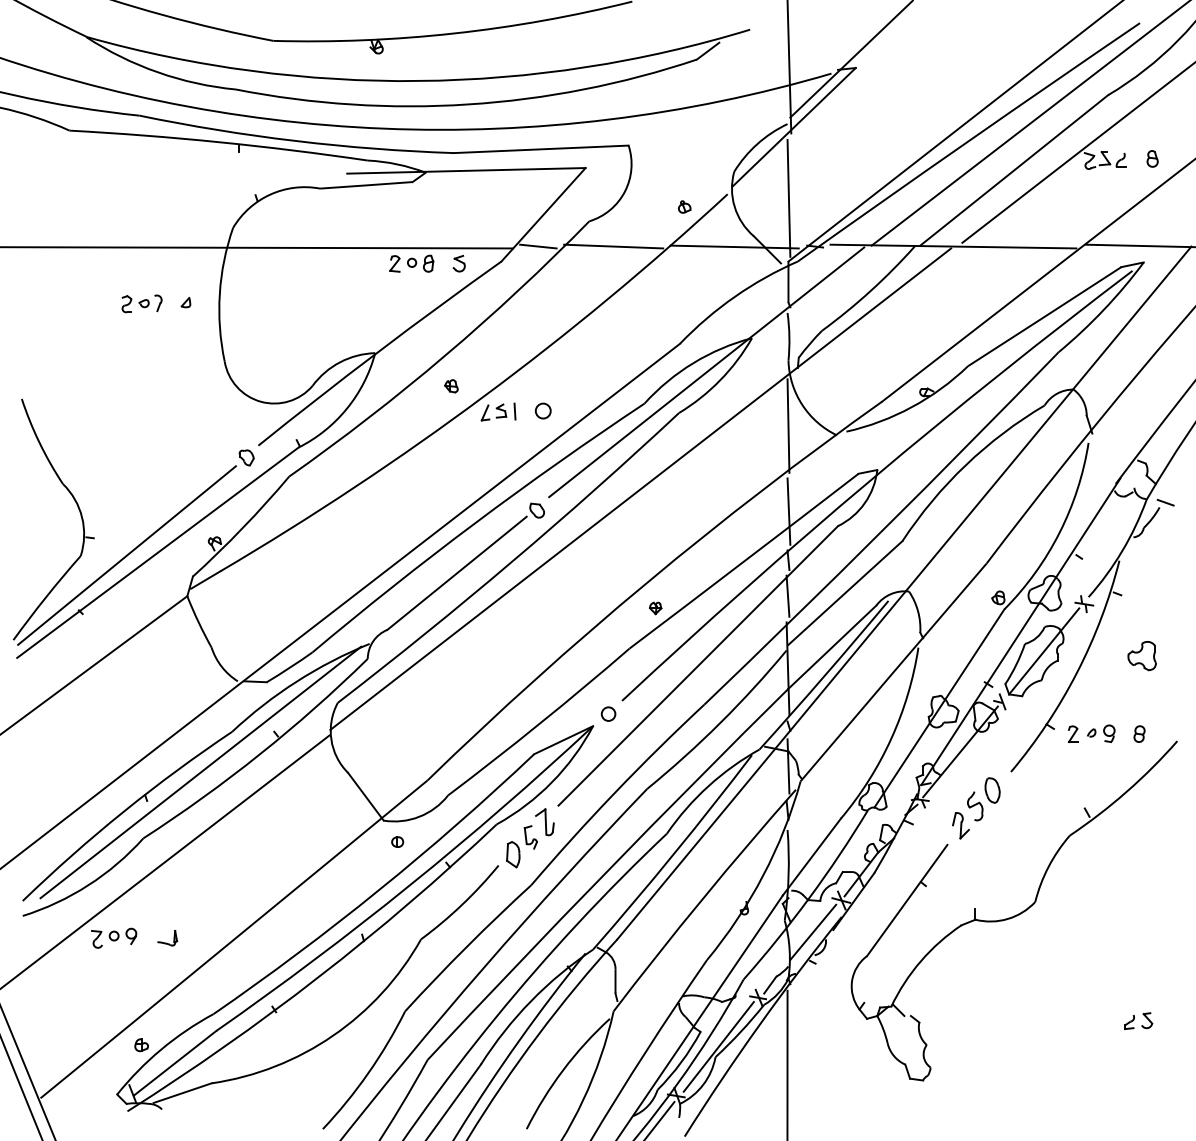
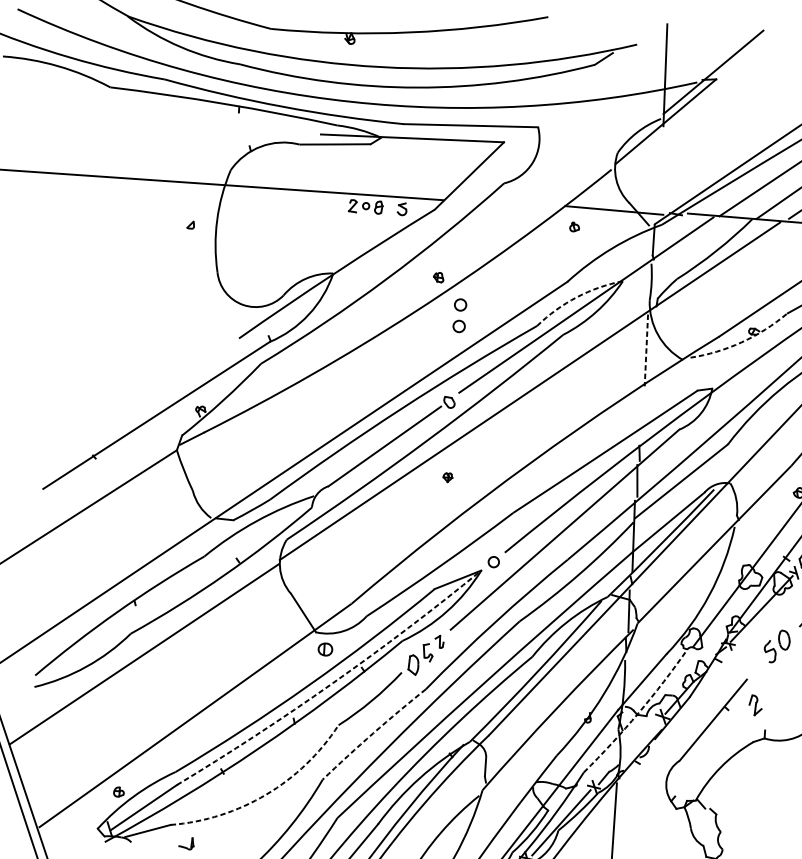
line: (788, 198) -> (658, 175), removed
part: (684, 206) -> (574, 226), moved
line: (538, 246) -> (463, 200), removed
line: (613, 246) -> (521, 203), removed
part: (141, 303) -> (156, 223), removed
arc: (693, 363) -> (576, 297), solid -> dashed
circle: (542, 382) -> (460, 304), added
part: (451, 386) -> (438, 277), moved
arc: (911, 407) -> (741, 342), solid -> dashed
part: (498, 411) -> (424, 324), removed
line: (788, 426) -> (646, 350), solid -> dashed
line: (788, 511) -> (642, 415), removed
part: (148, 536) -> (150, 402), removed
part: (655, 608) -> (447, 477), moved
line: (200, 772) -> (178, 586), removed
part: (544, 822) -> (439, 641), size x0.6
part: (960, 825) -> (755, 705), moved
part: (397, 841) -> (325, 649), size x1.6
arc: (410, 885) -> (333, 683), solid -> dashed
arc: (809, 897) -> (638, 712), solid -> dashed
line: (813, 931) -> (639, 739), removed
part: (114, 937) -> (103, 708), removed
part: (167, 938) -> (186, 843), moved
arc: (466, 946) -> (373, 733), solid -> dashed
arc: (333, 1035) -> (266, 794), solid -> dashed

